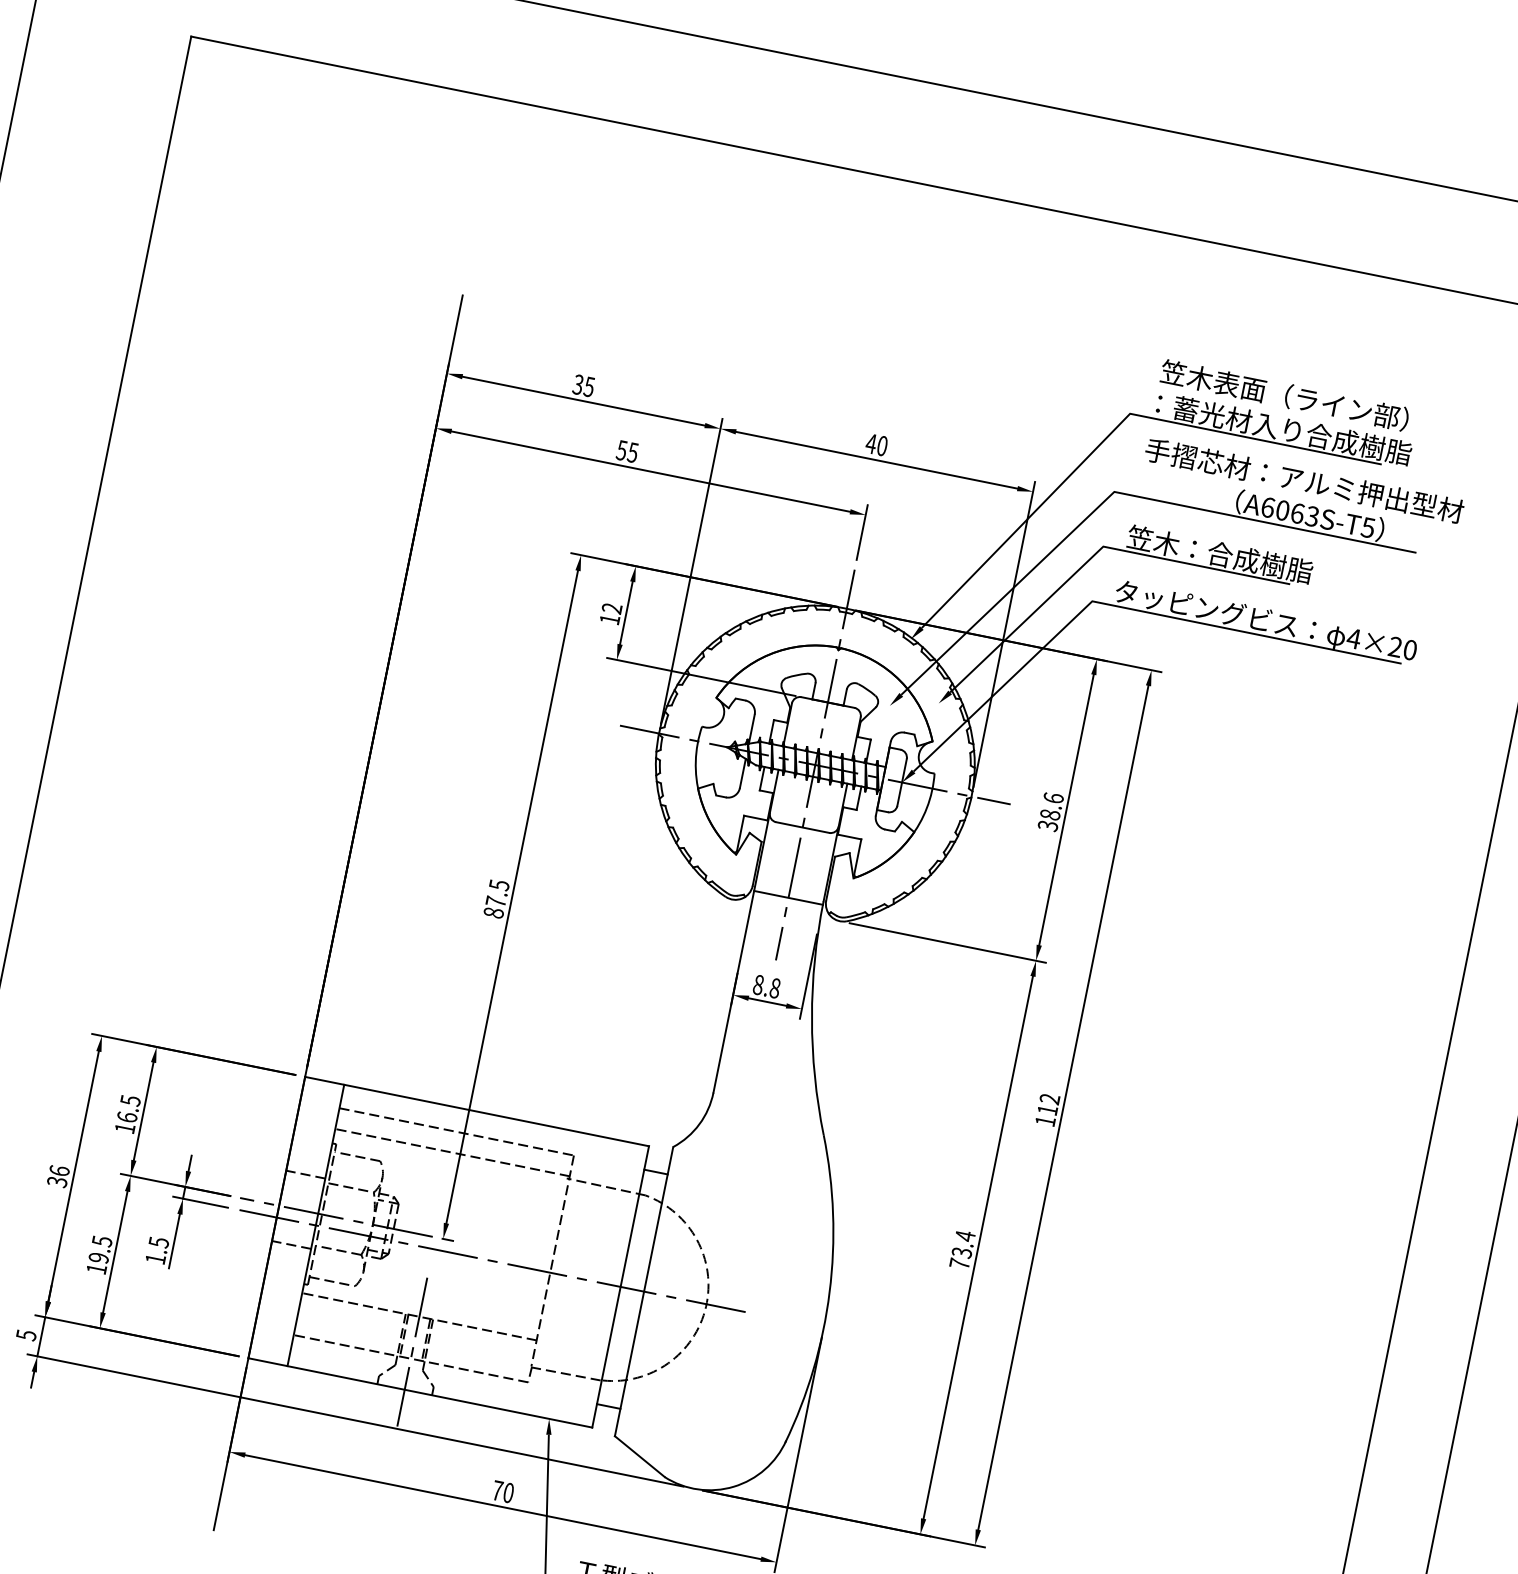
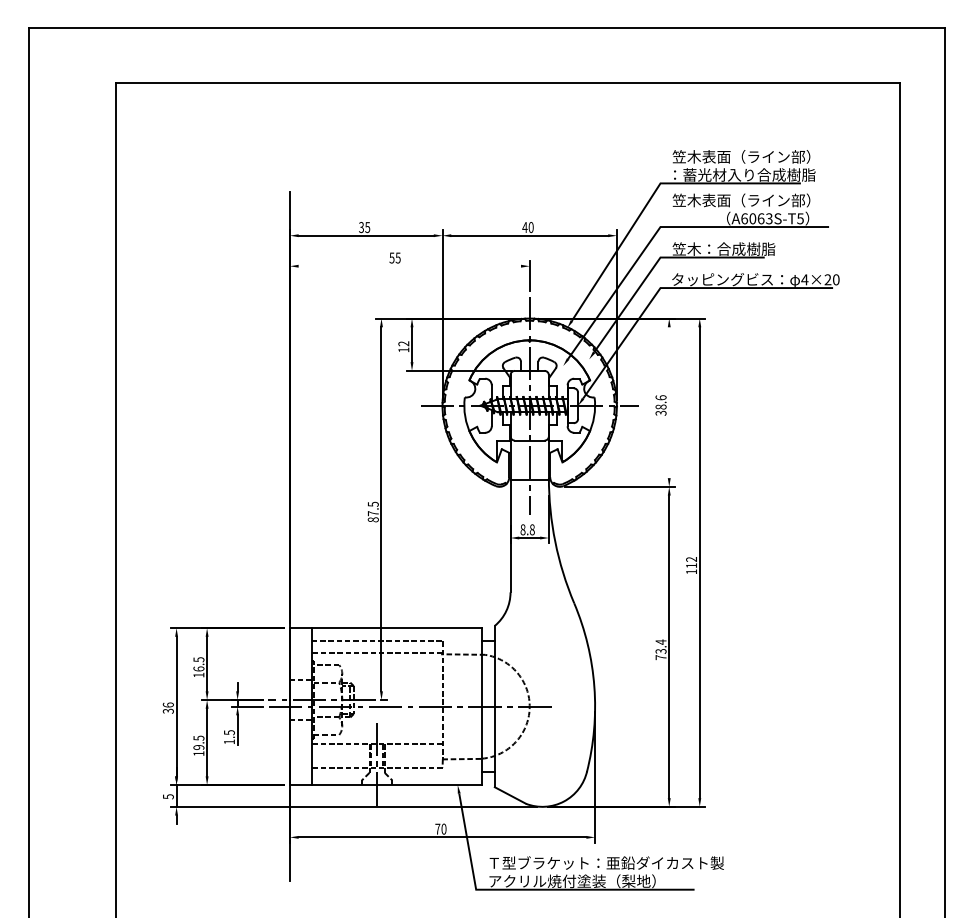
line: (650, 471) -> (409, 266), removed
text: (1303, 480) -> (760, 200), 手摺芯材：アルミ押出型材 -> 笠木表面（ライン部）
line: (1067, 809) -> (669, 402), removed

